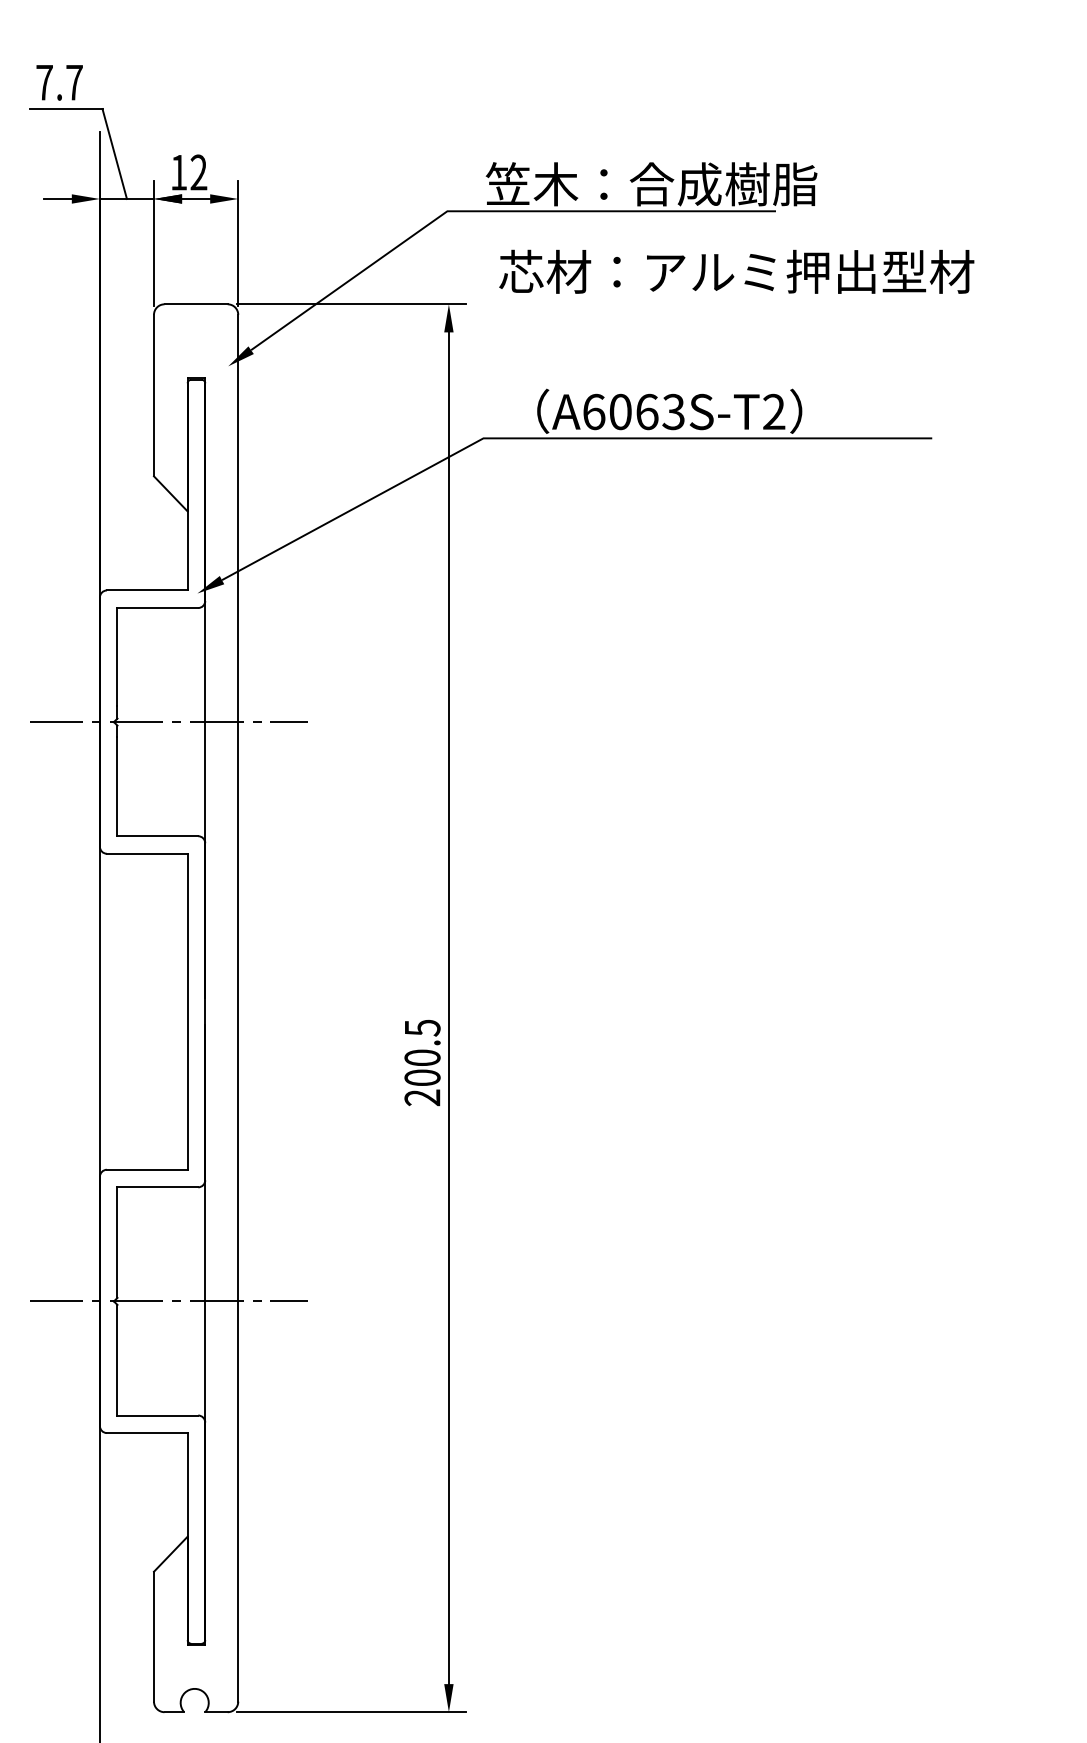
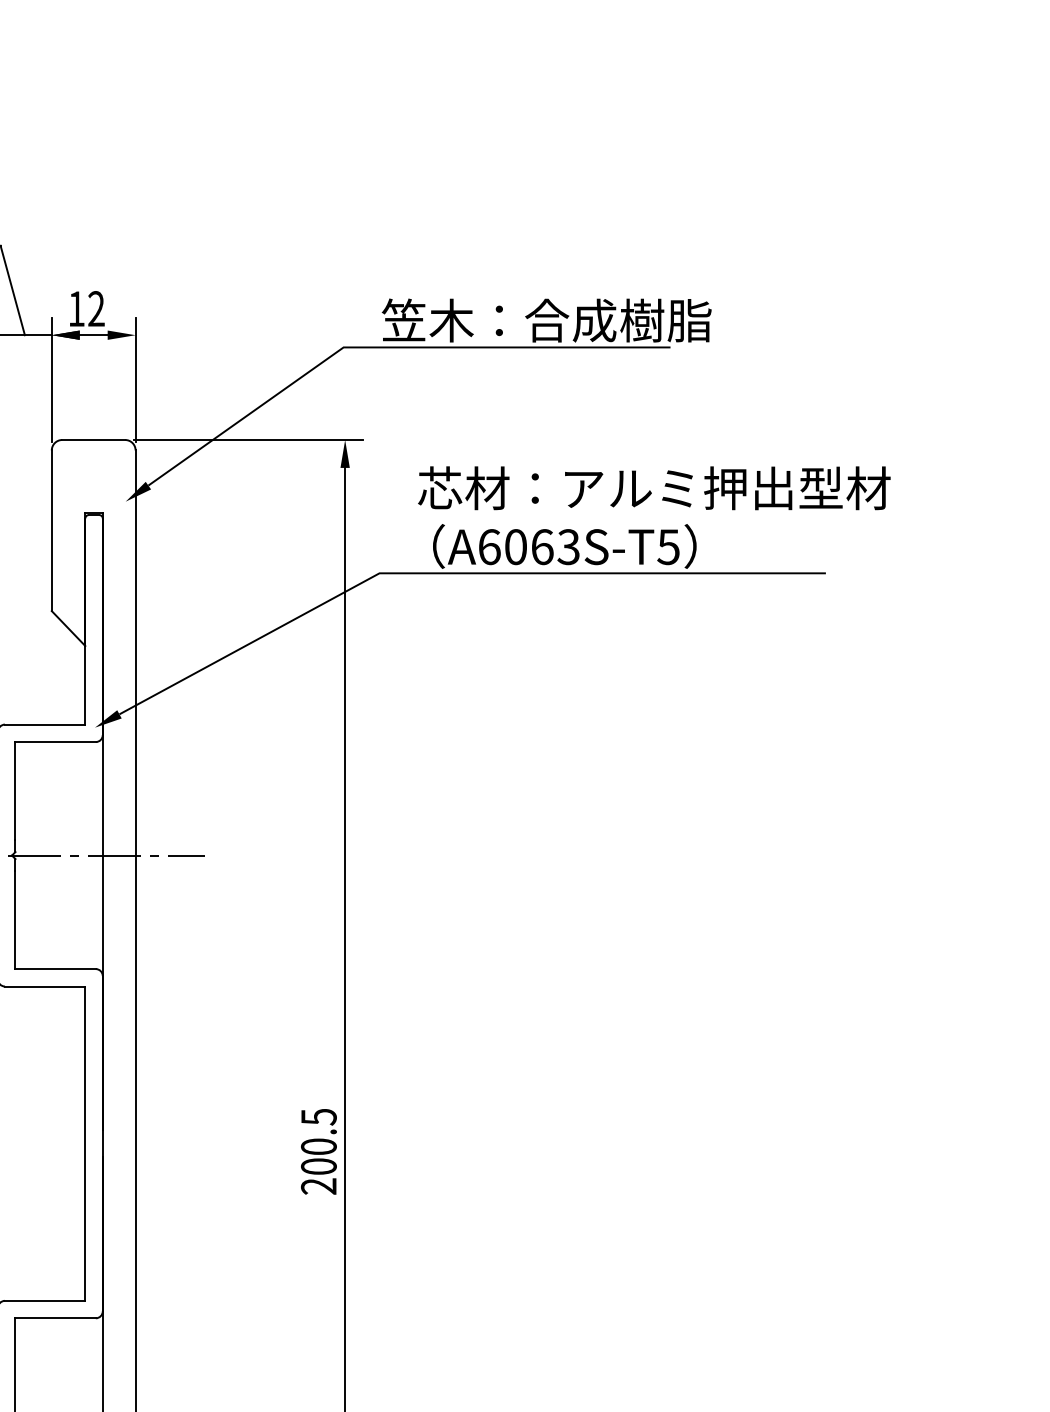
text: (736, 271) -> (654, 487), moved
text: (773, 411) -> (668, 546), A6063S-T2 -> A6063S-T5
text: (422, 1063) -> (318, 1152), moved

